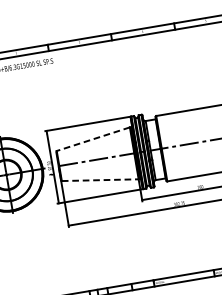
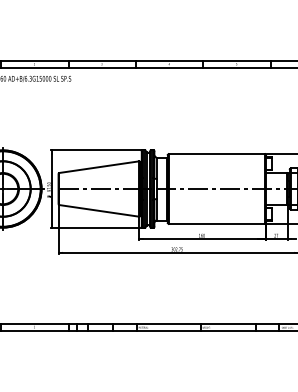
line: (92, 139) -> (98, 167), dashed -> solid
line: (100, 179) -> (99, 210), dashed -> solid

